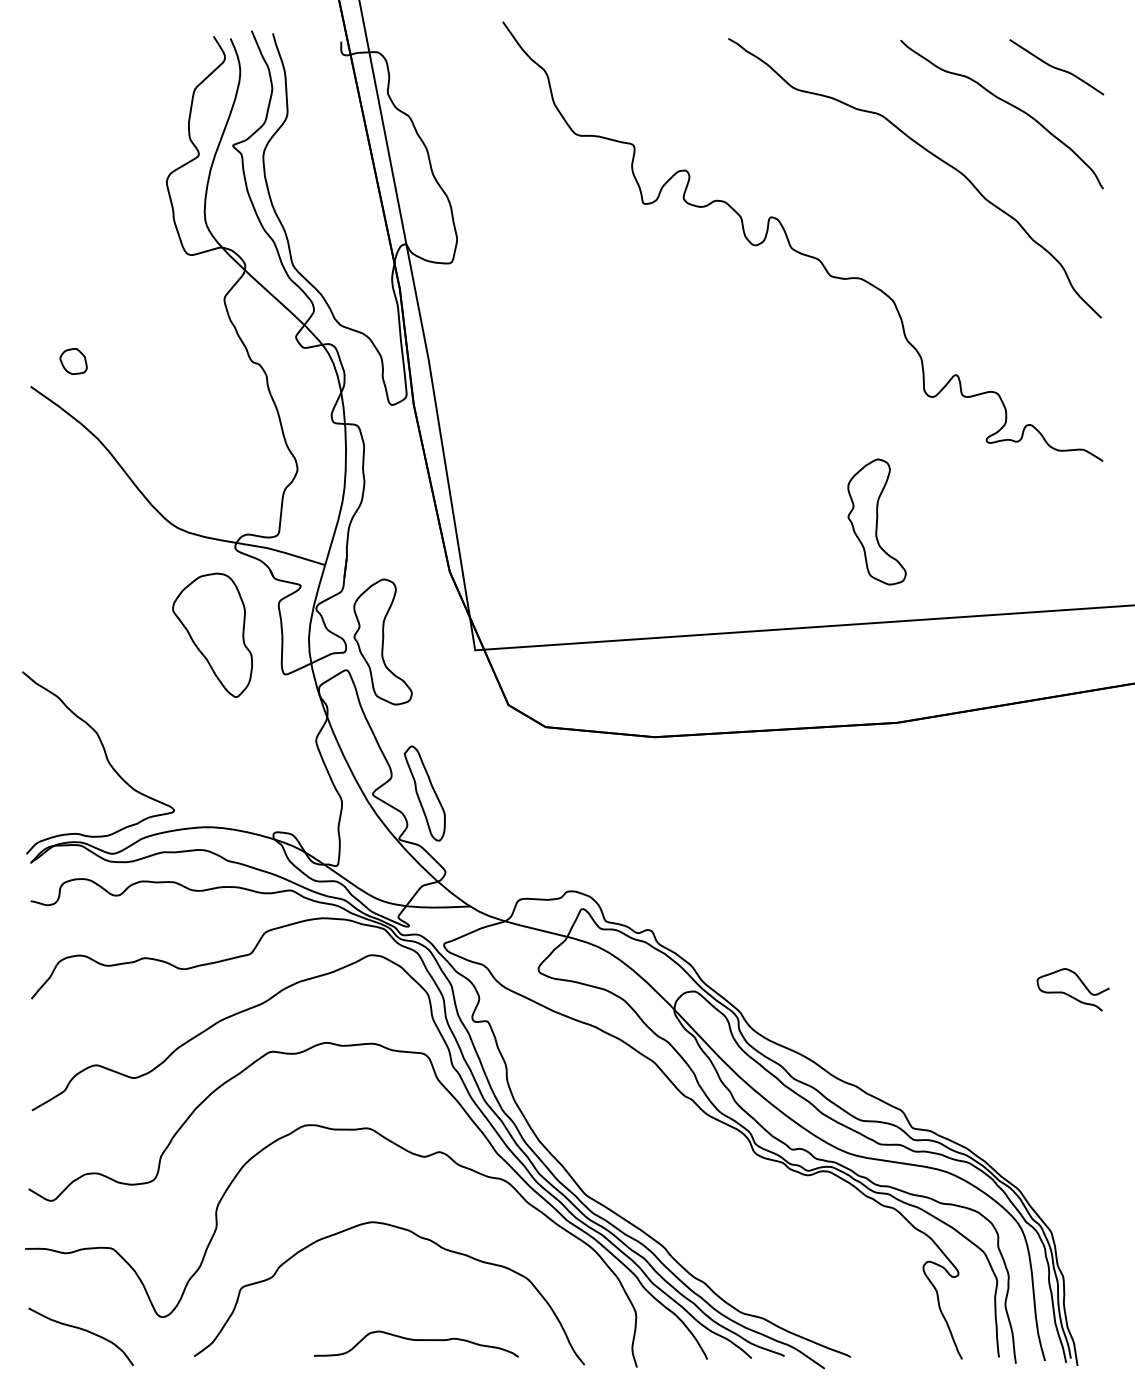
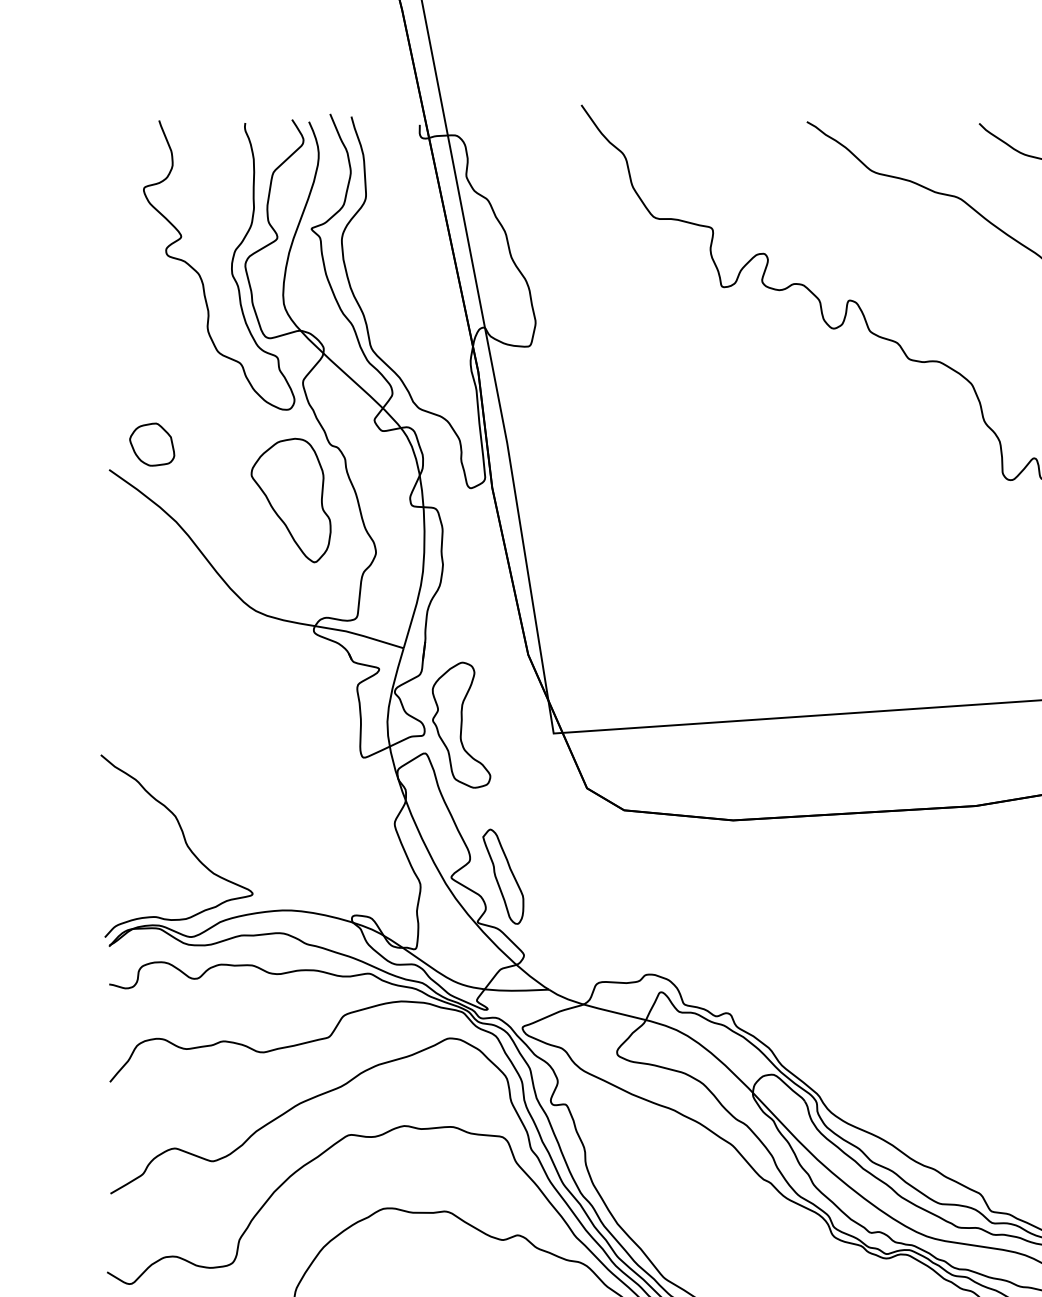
curve: (152, 182) -> (231, 265), added
part: (73, 361) -> (152, 444), size x1.67
part: (876, 521) -> (955, 604), removed
part: (212, 634) -> (291, 499), moved

